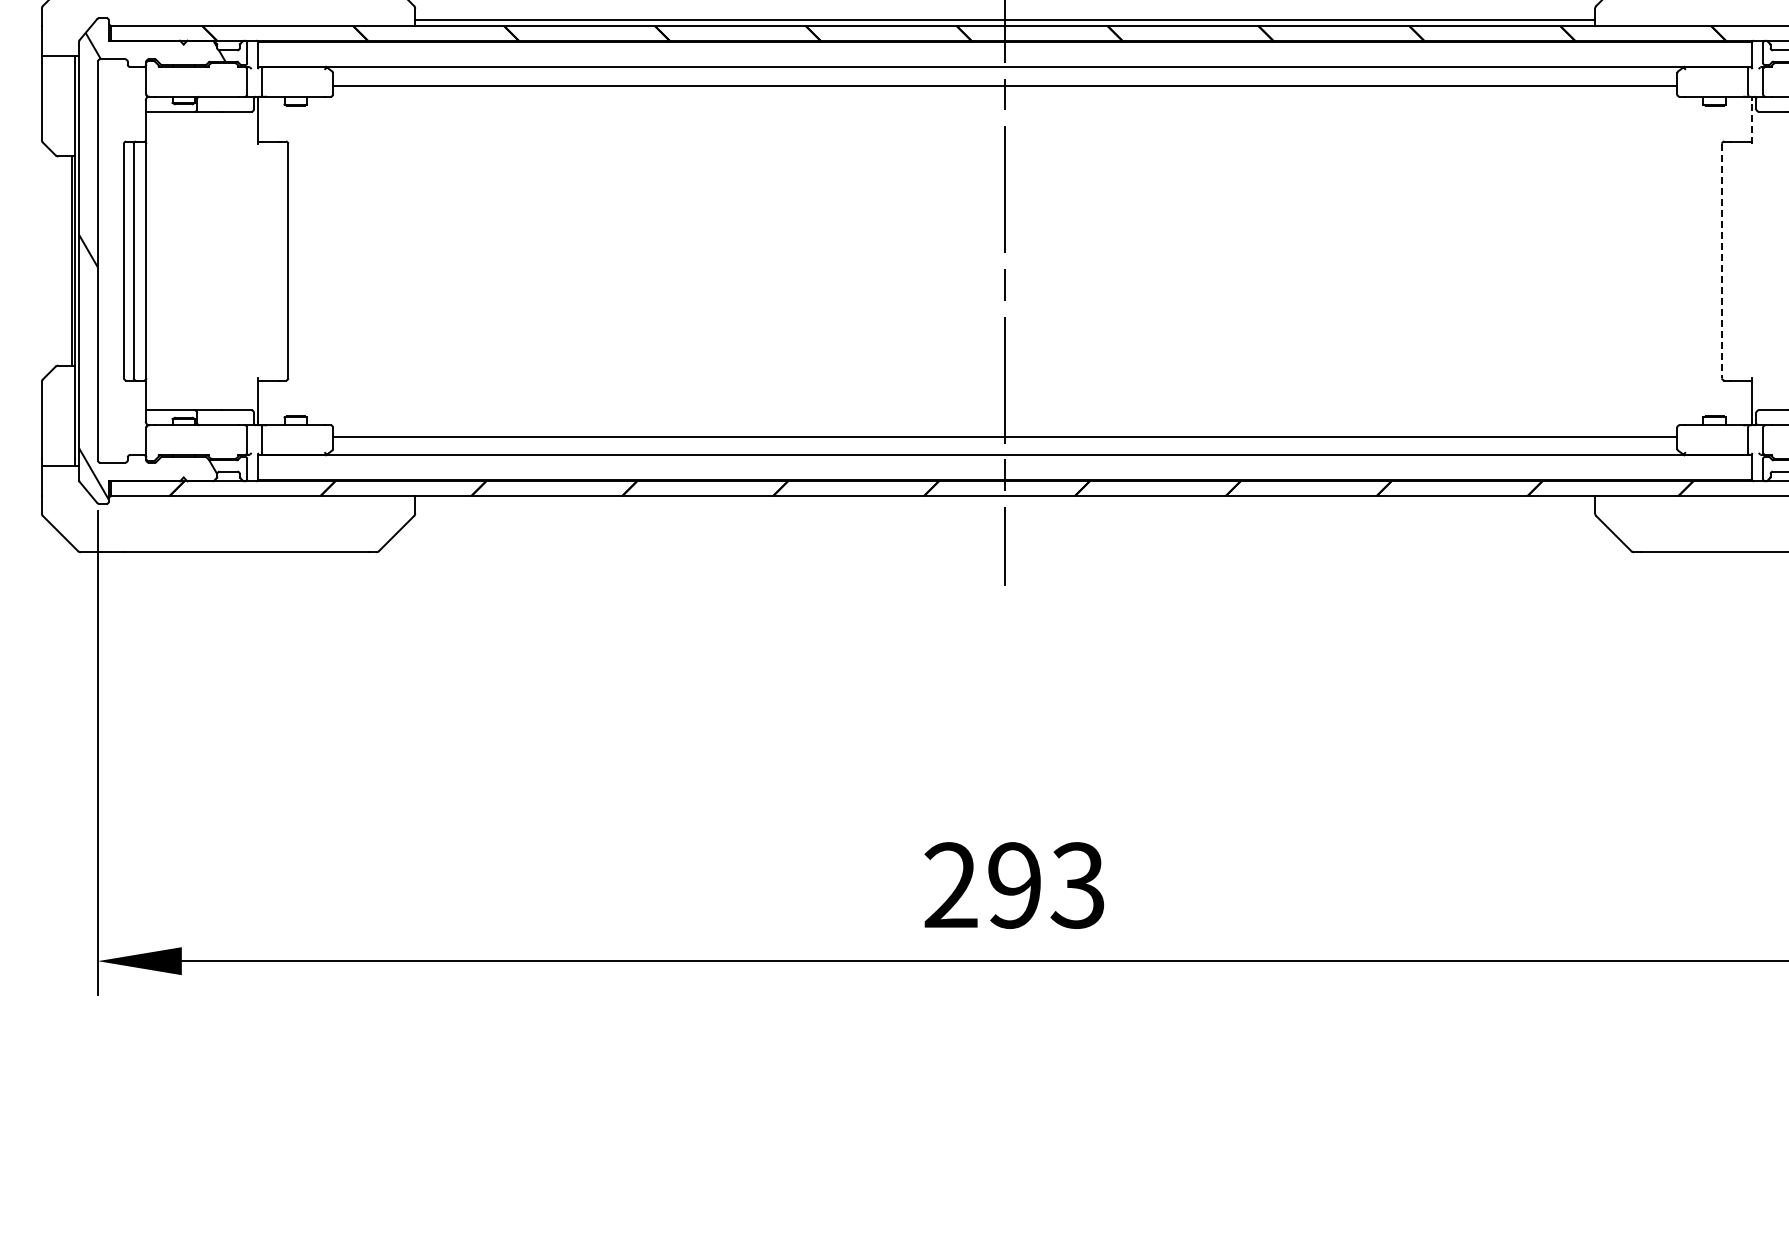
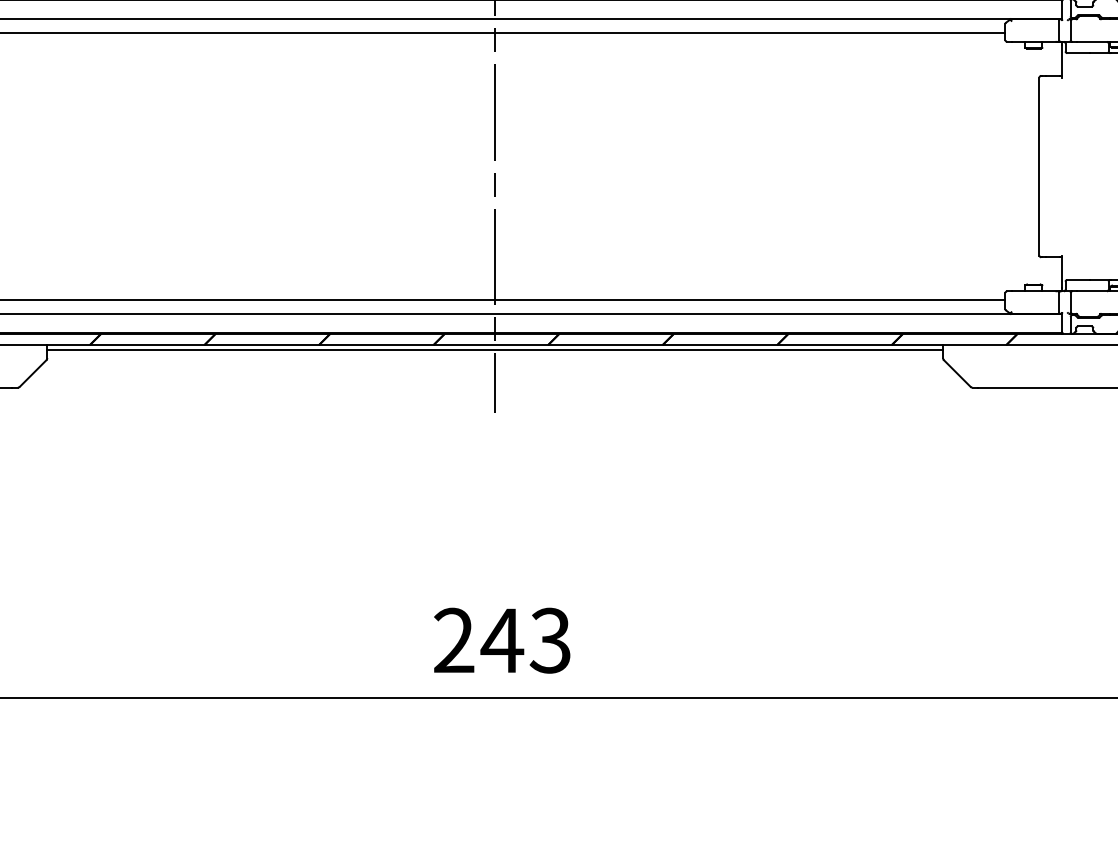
line: (1751, 122) -> (1061, 61), dashed -> solid
line: (1722, 261) -> (1039, 166), dashed -> solid
line: (1005, 502) -> (495, 349), added
text: (1014, 885) -> (502, 640), 293 -> 243

